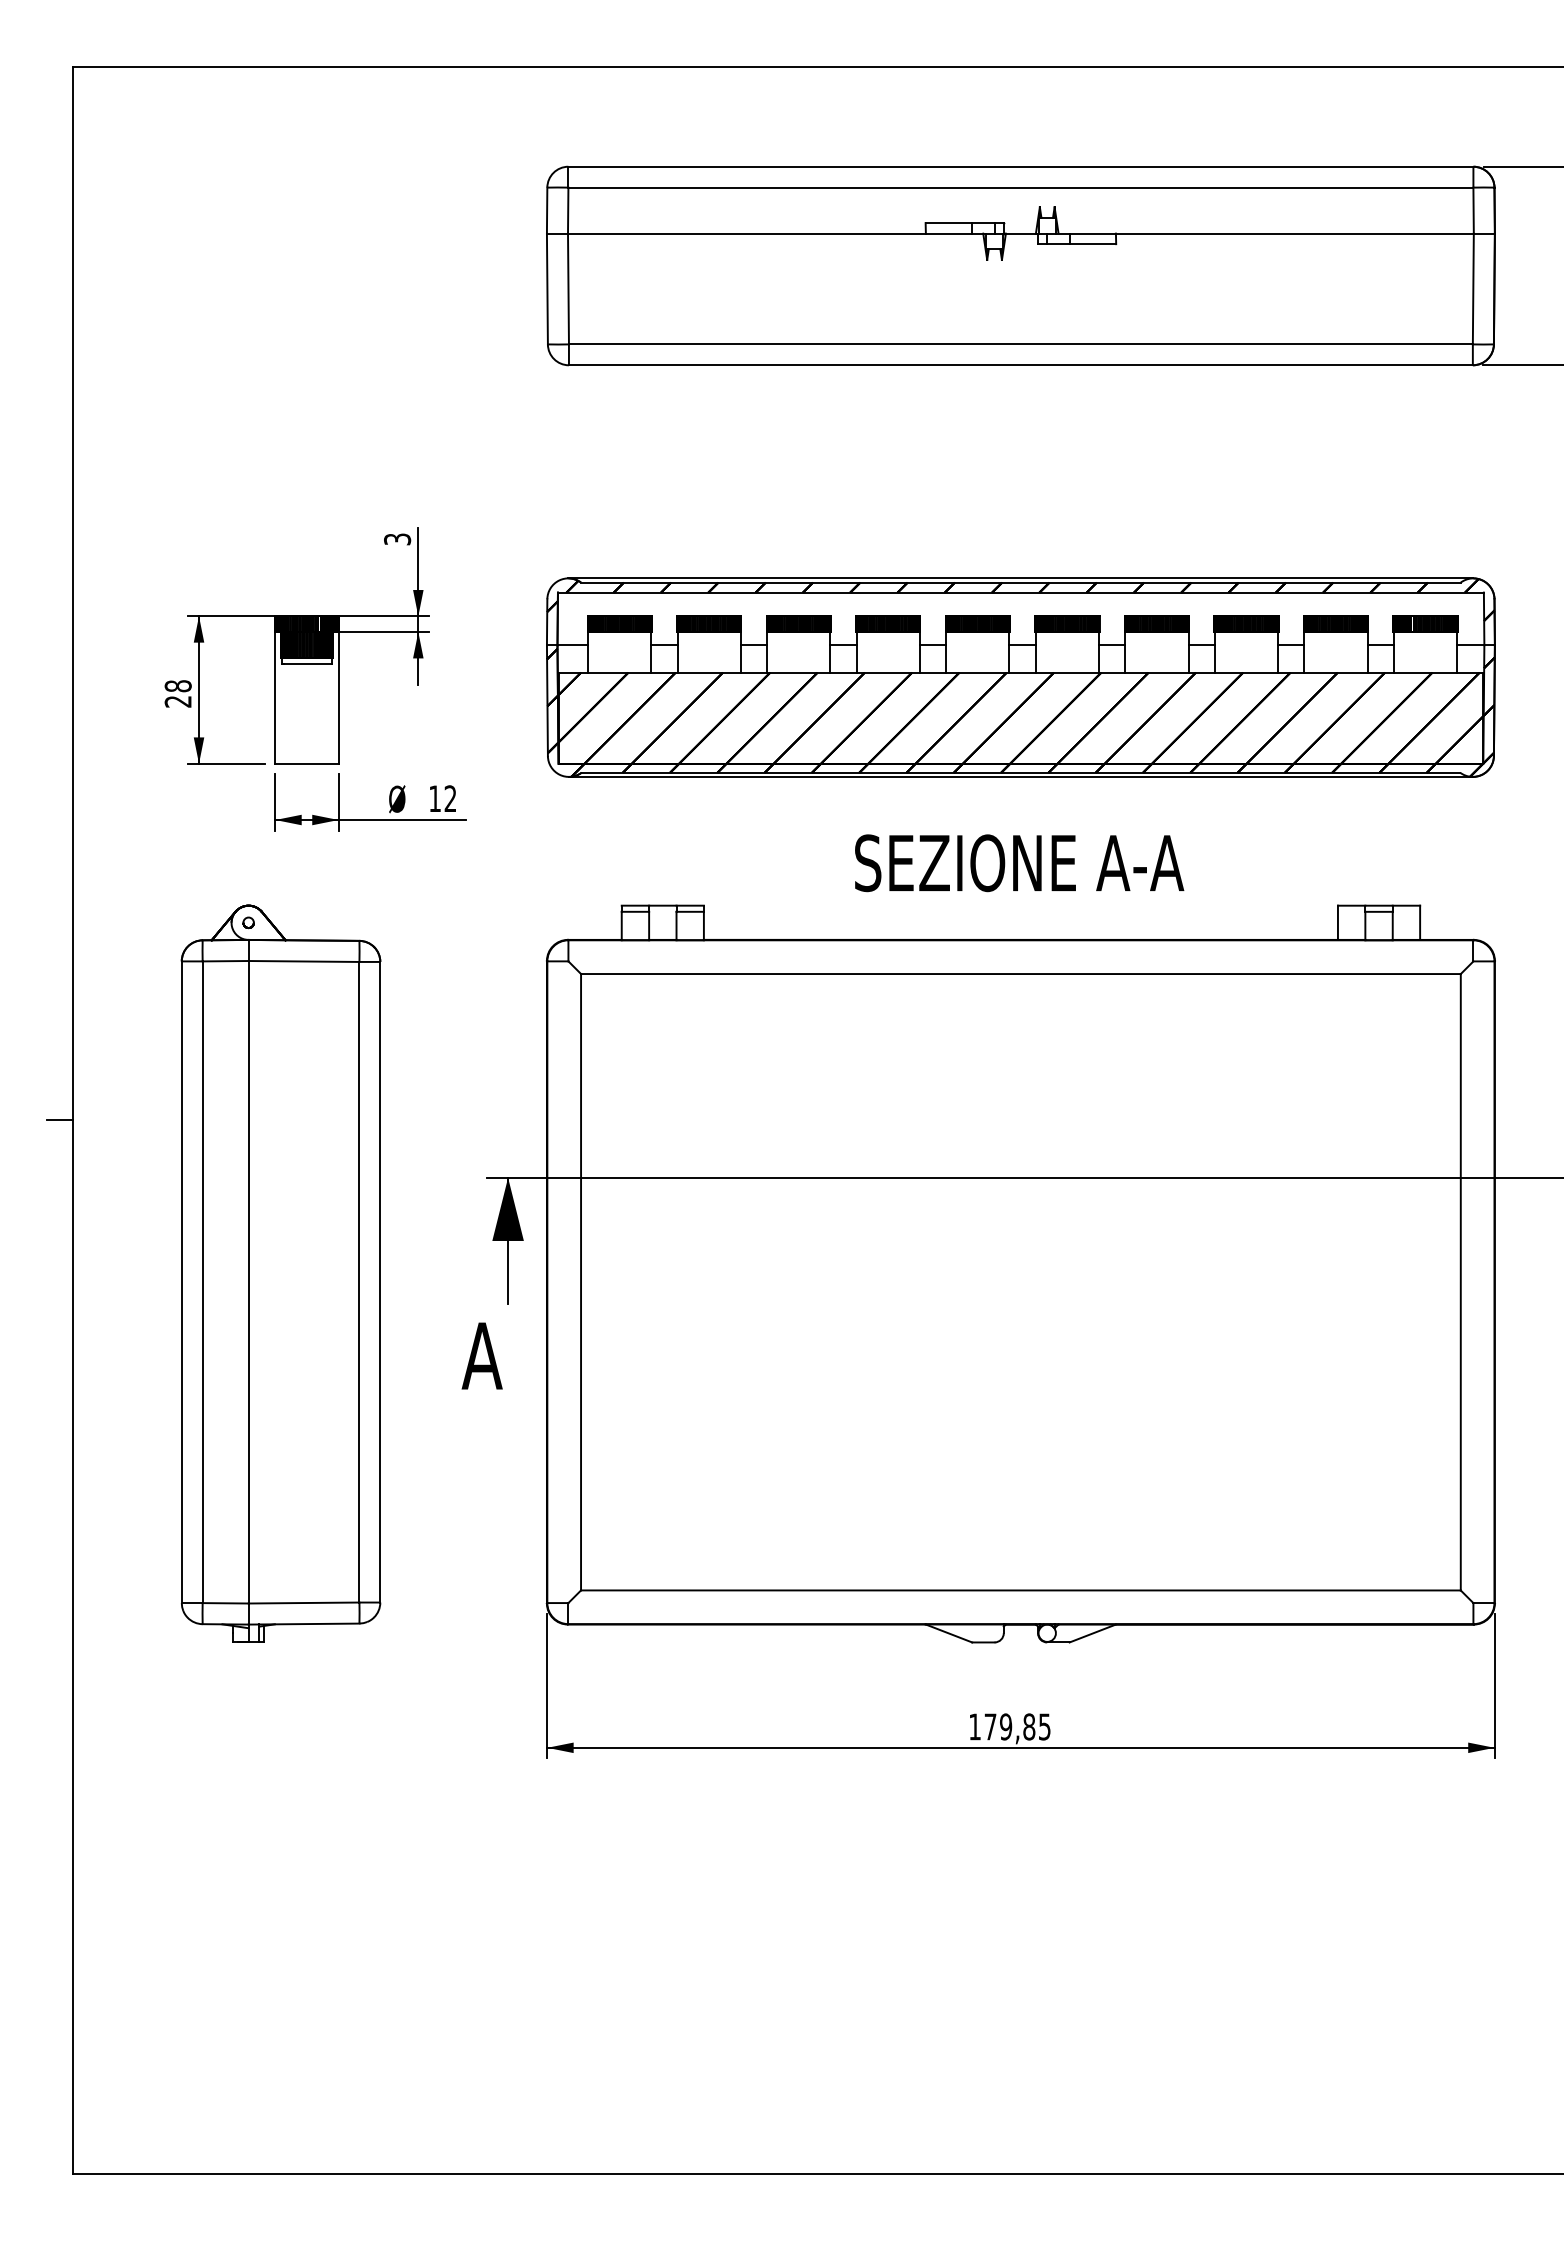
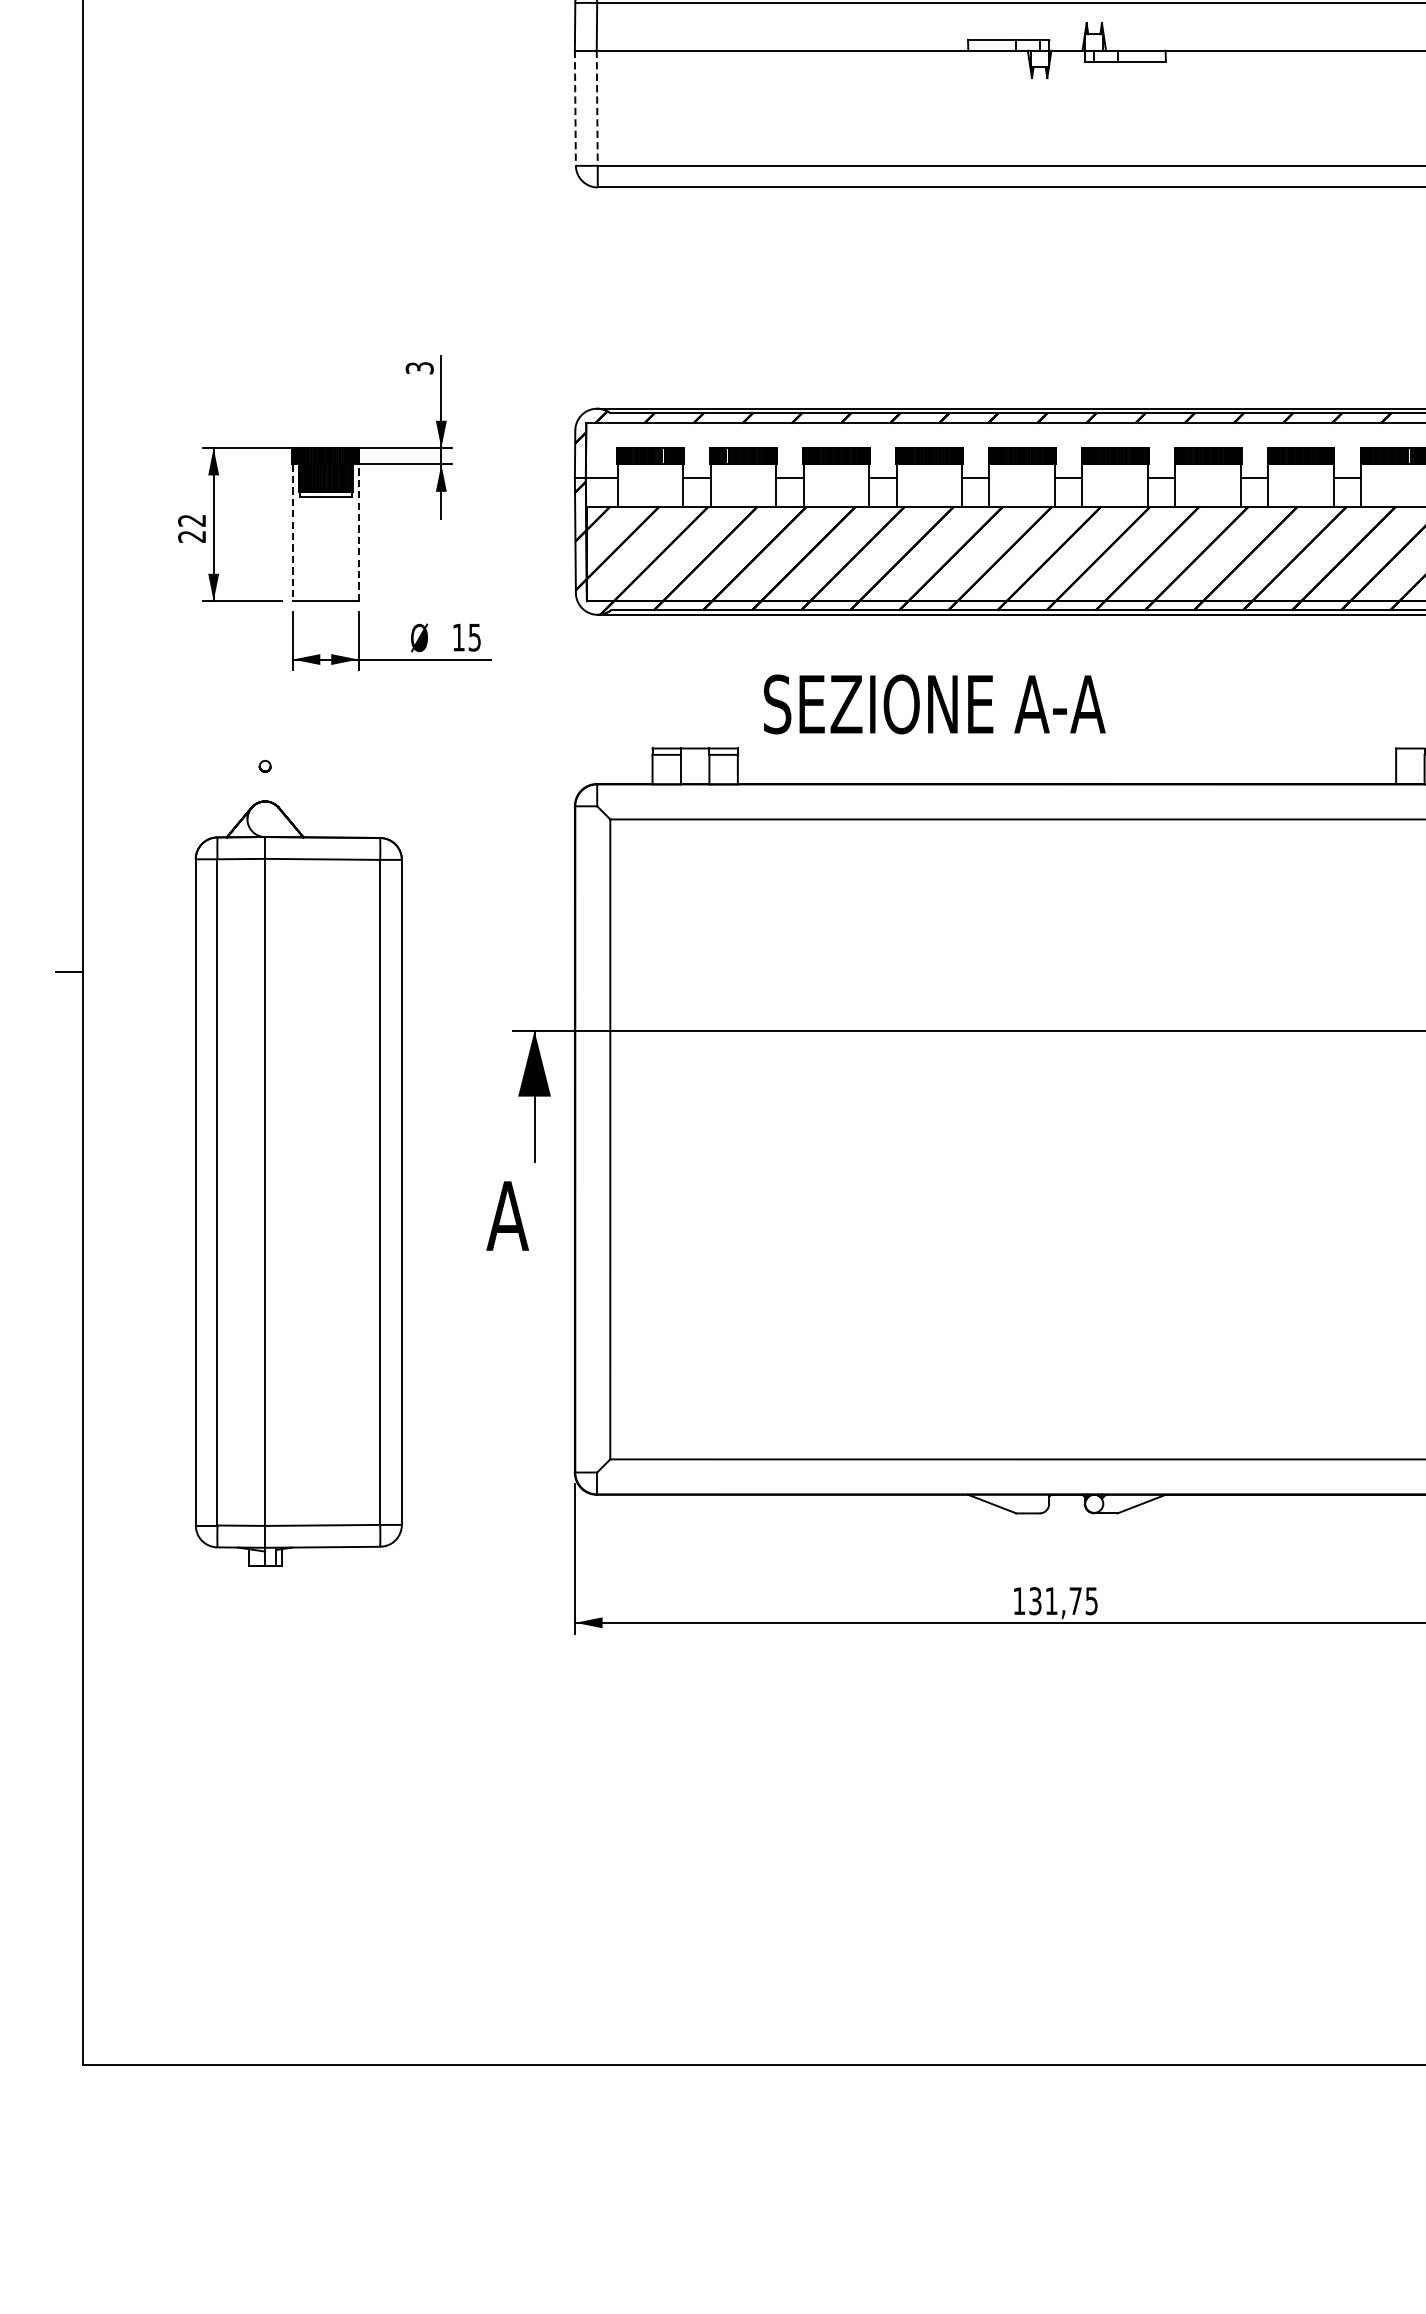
line: (547, 289) -> (575, 108), solid -> dashed
line: (568, 289) -> (597, 108), solid -> dashed
text: (177, 686) -> (191, 520), 28 -> 22
line: (275, 697) -> (293, 532), solid -> dashed
line: (338, 697) -> (358, 532), solid -> dashed
text: (450, 798) -> (474, 637), 12 -> 15
text: (1019, 863) -> (934, 704), moved
part: (280, 1273) -> (298, 1183), moved
text: (1009, 1726) -> (1055, 1600), 179,85 -> 131,75

